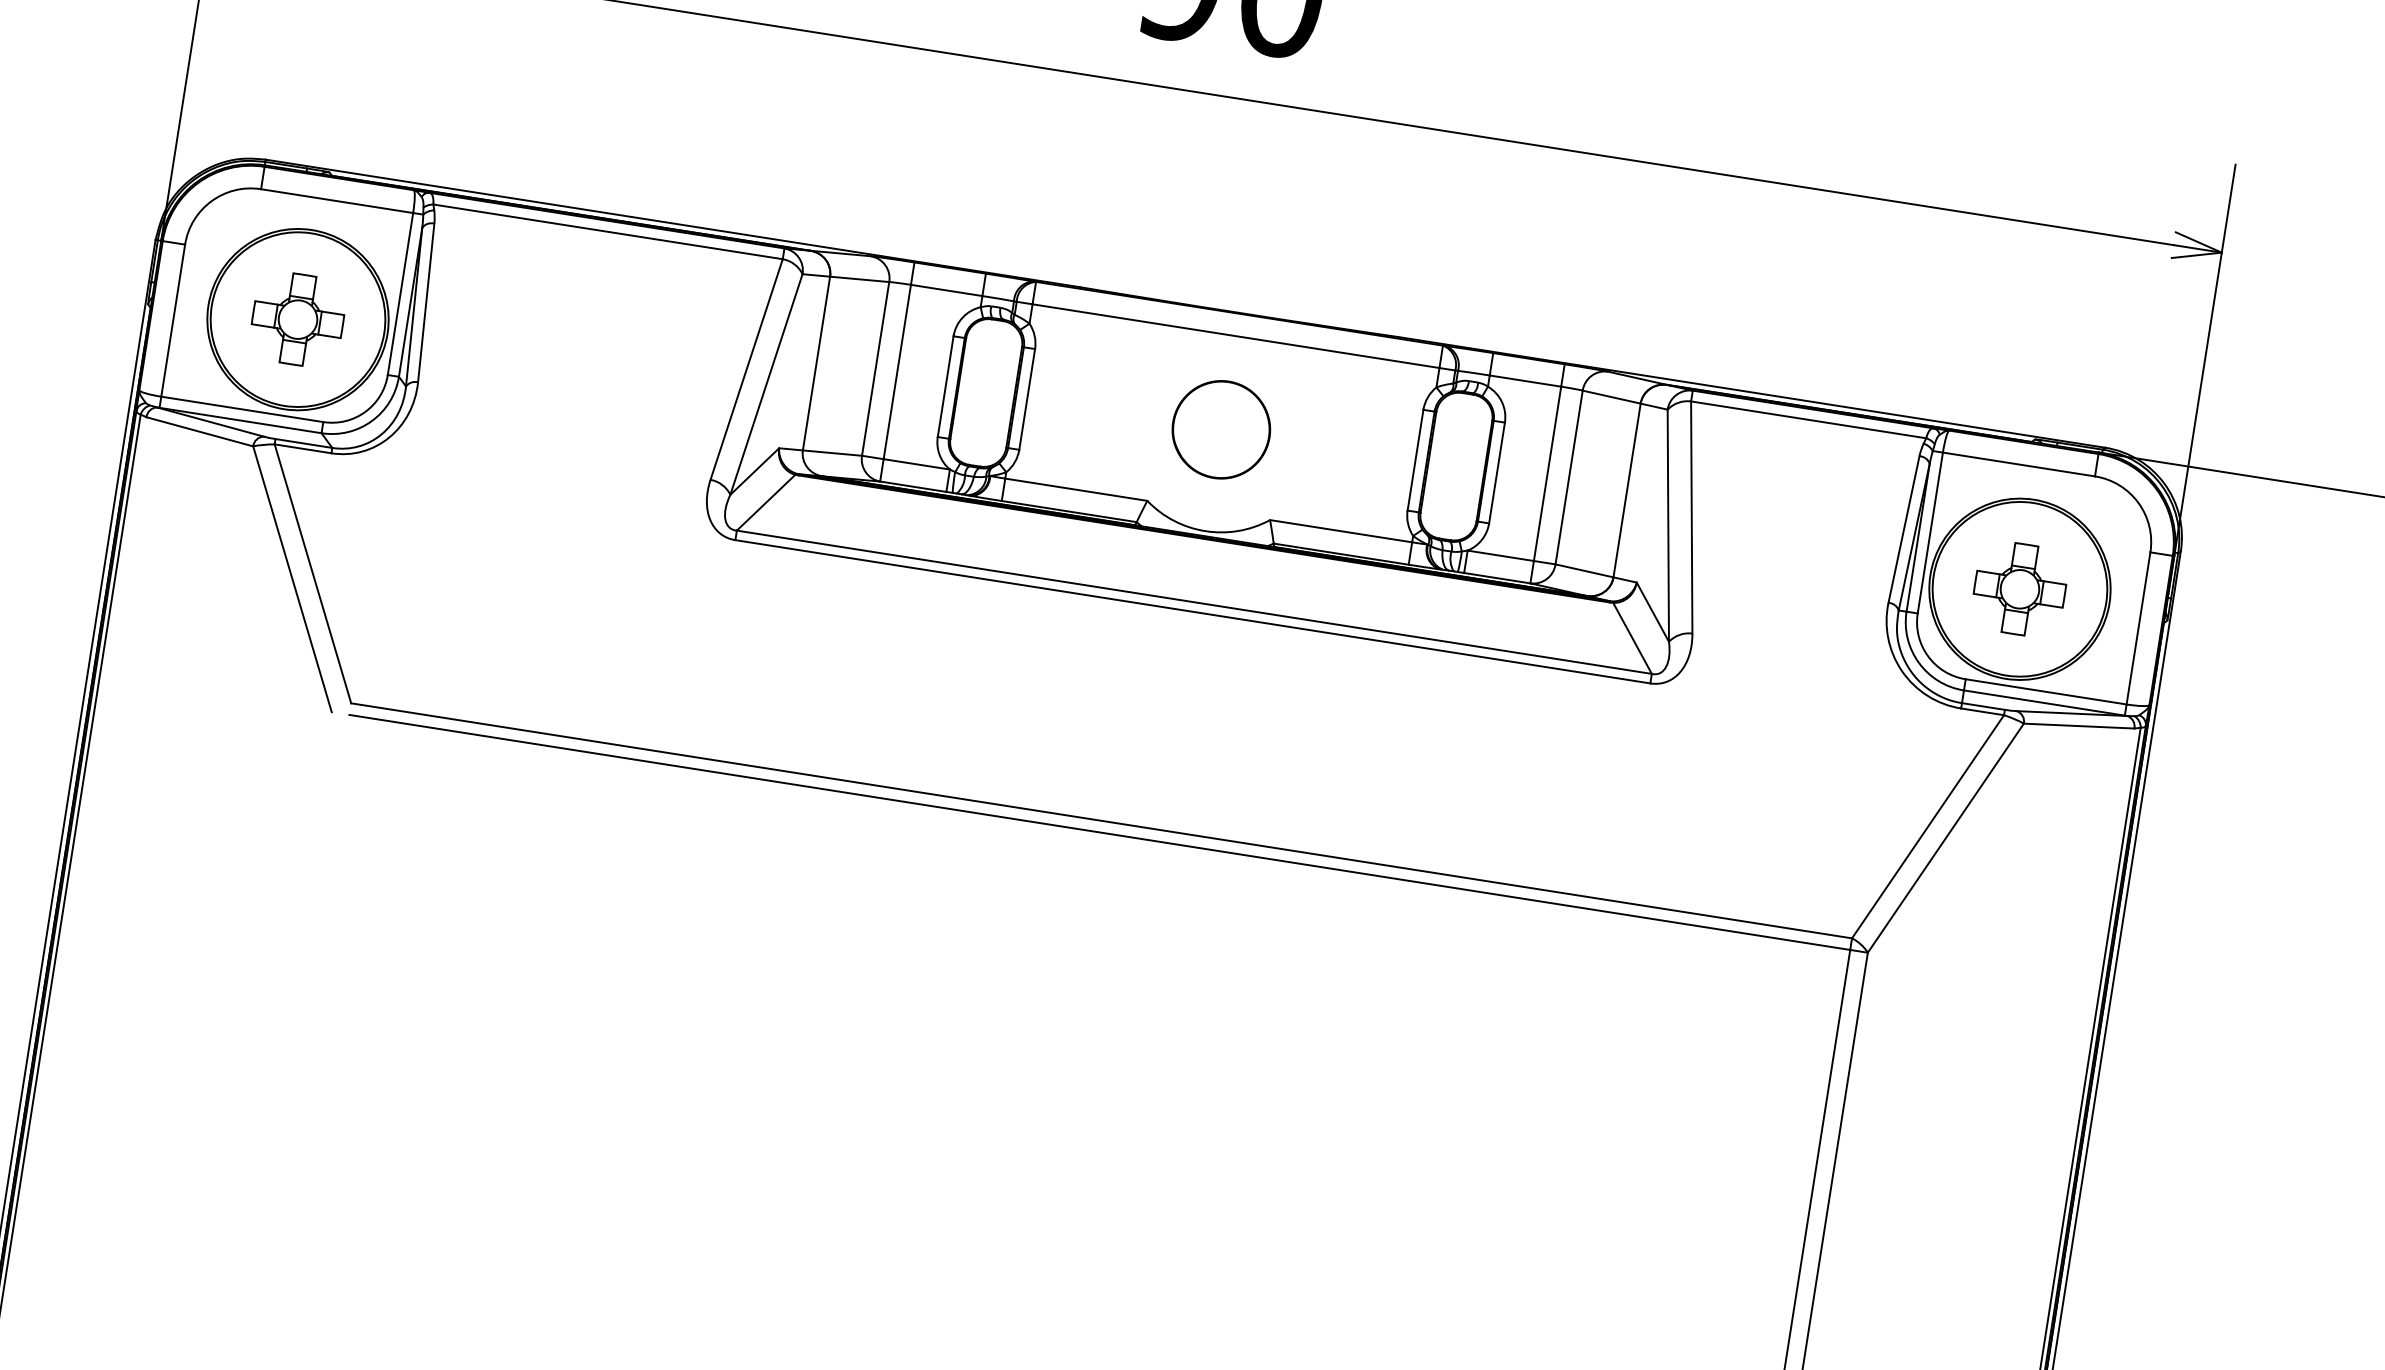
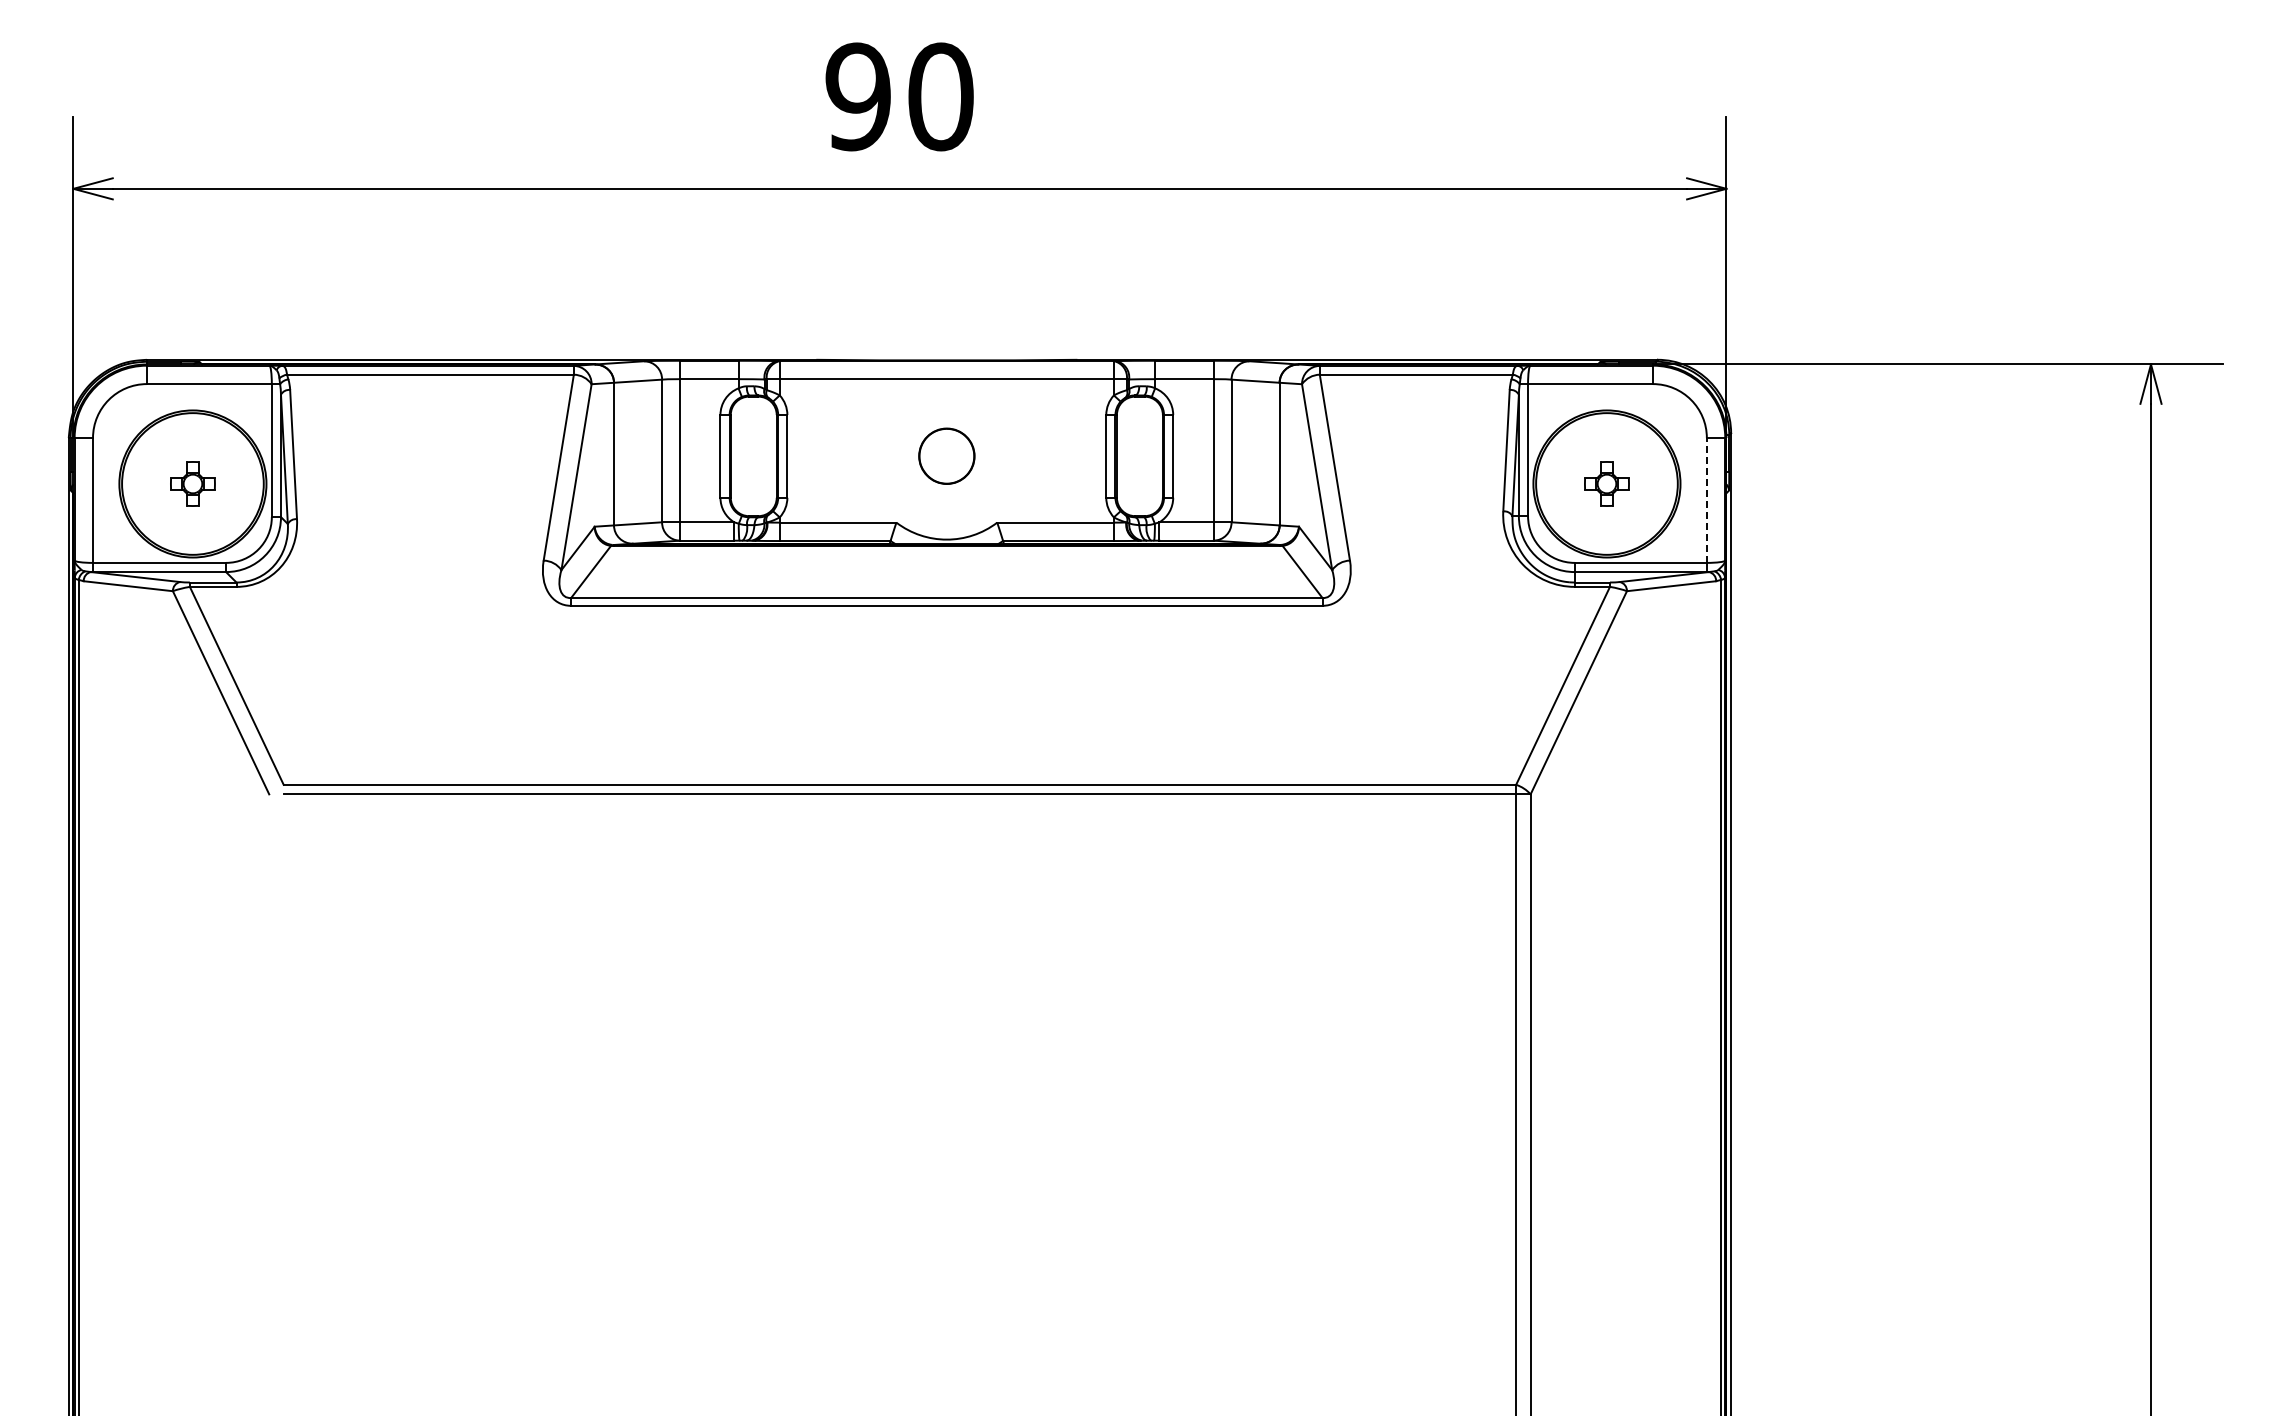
part: (297, 318) -> (192, 483), size x0.6
circle: (1221, 428) -> (946, 455), size x0.7
part: (2019, 588) -> (1606, 483), size x0.6
line: (2138, 627) -> (1706, 499), solid -> dashed

